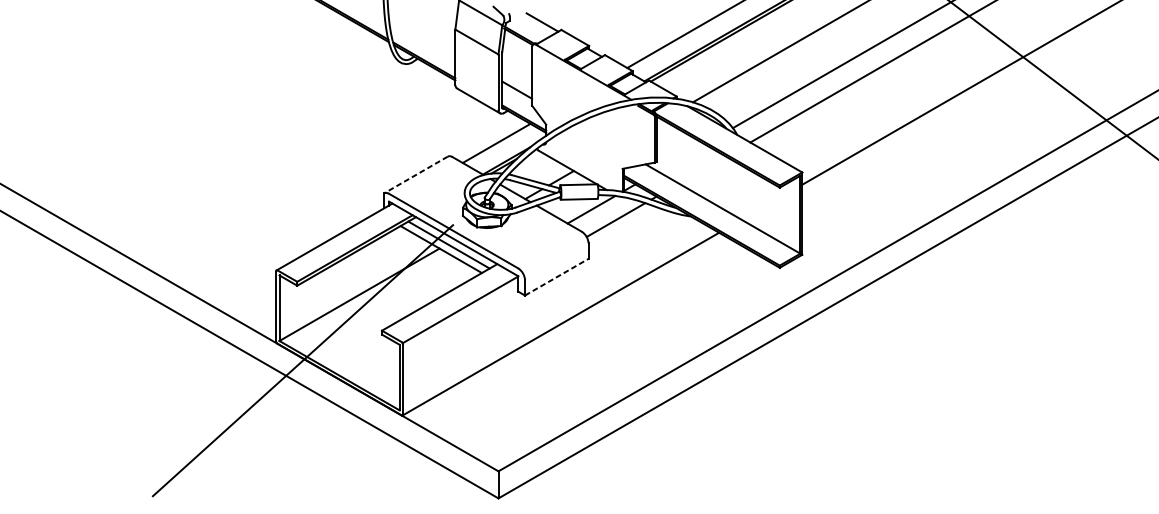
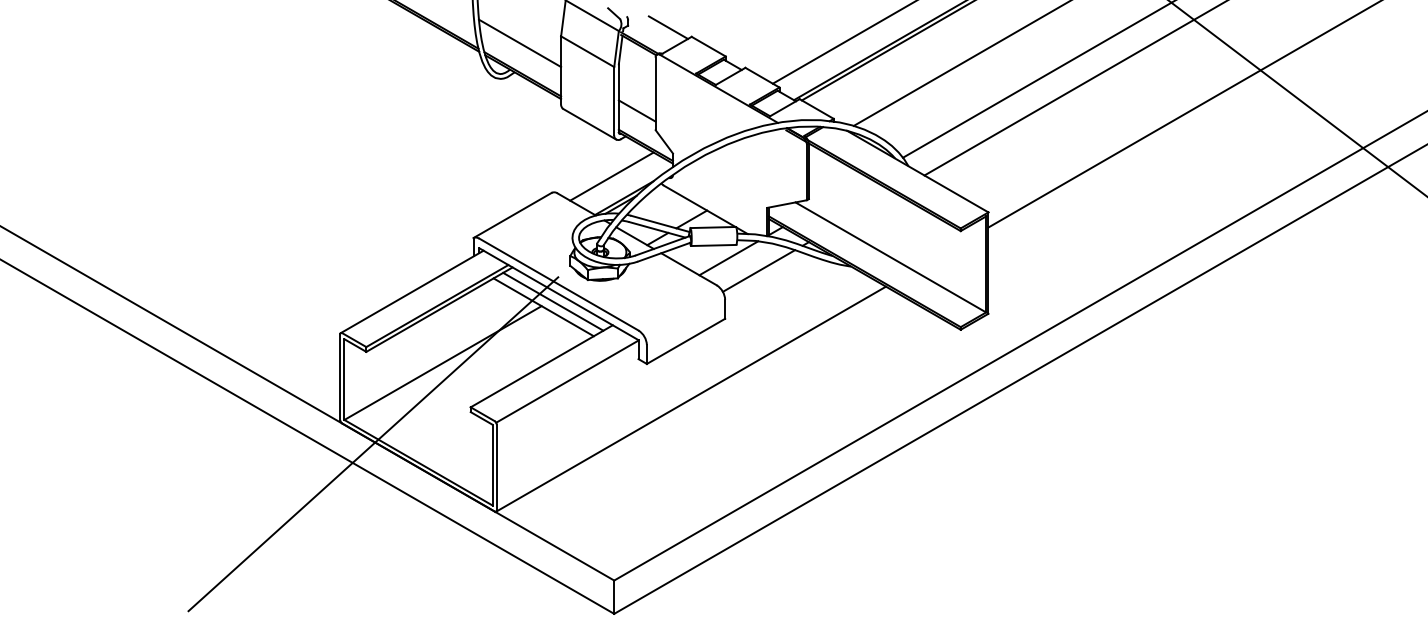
line: (421, 35) -> (519, 43), added
line: (415, 175) -> (512, 215), dashed -> solid
line: (557, 277) -> (686, 341), dashed -> solid

